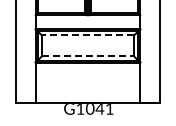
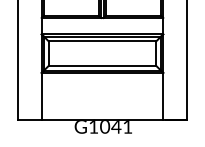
line: (87, 35) -> (101, 41), dashed -> solid
line: (88, 56) -> (103, 65), dashed -> solid

